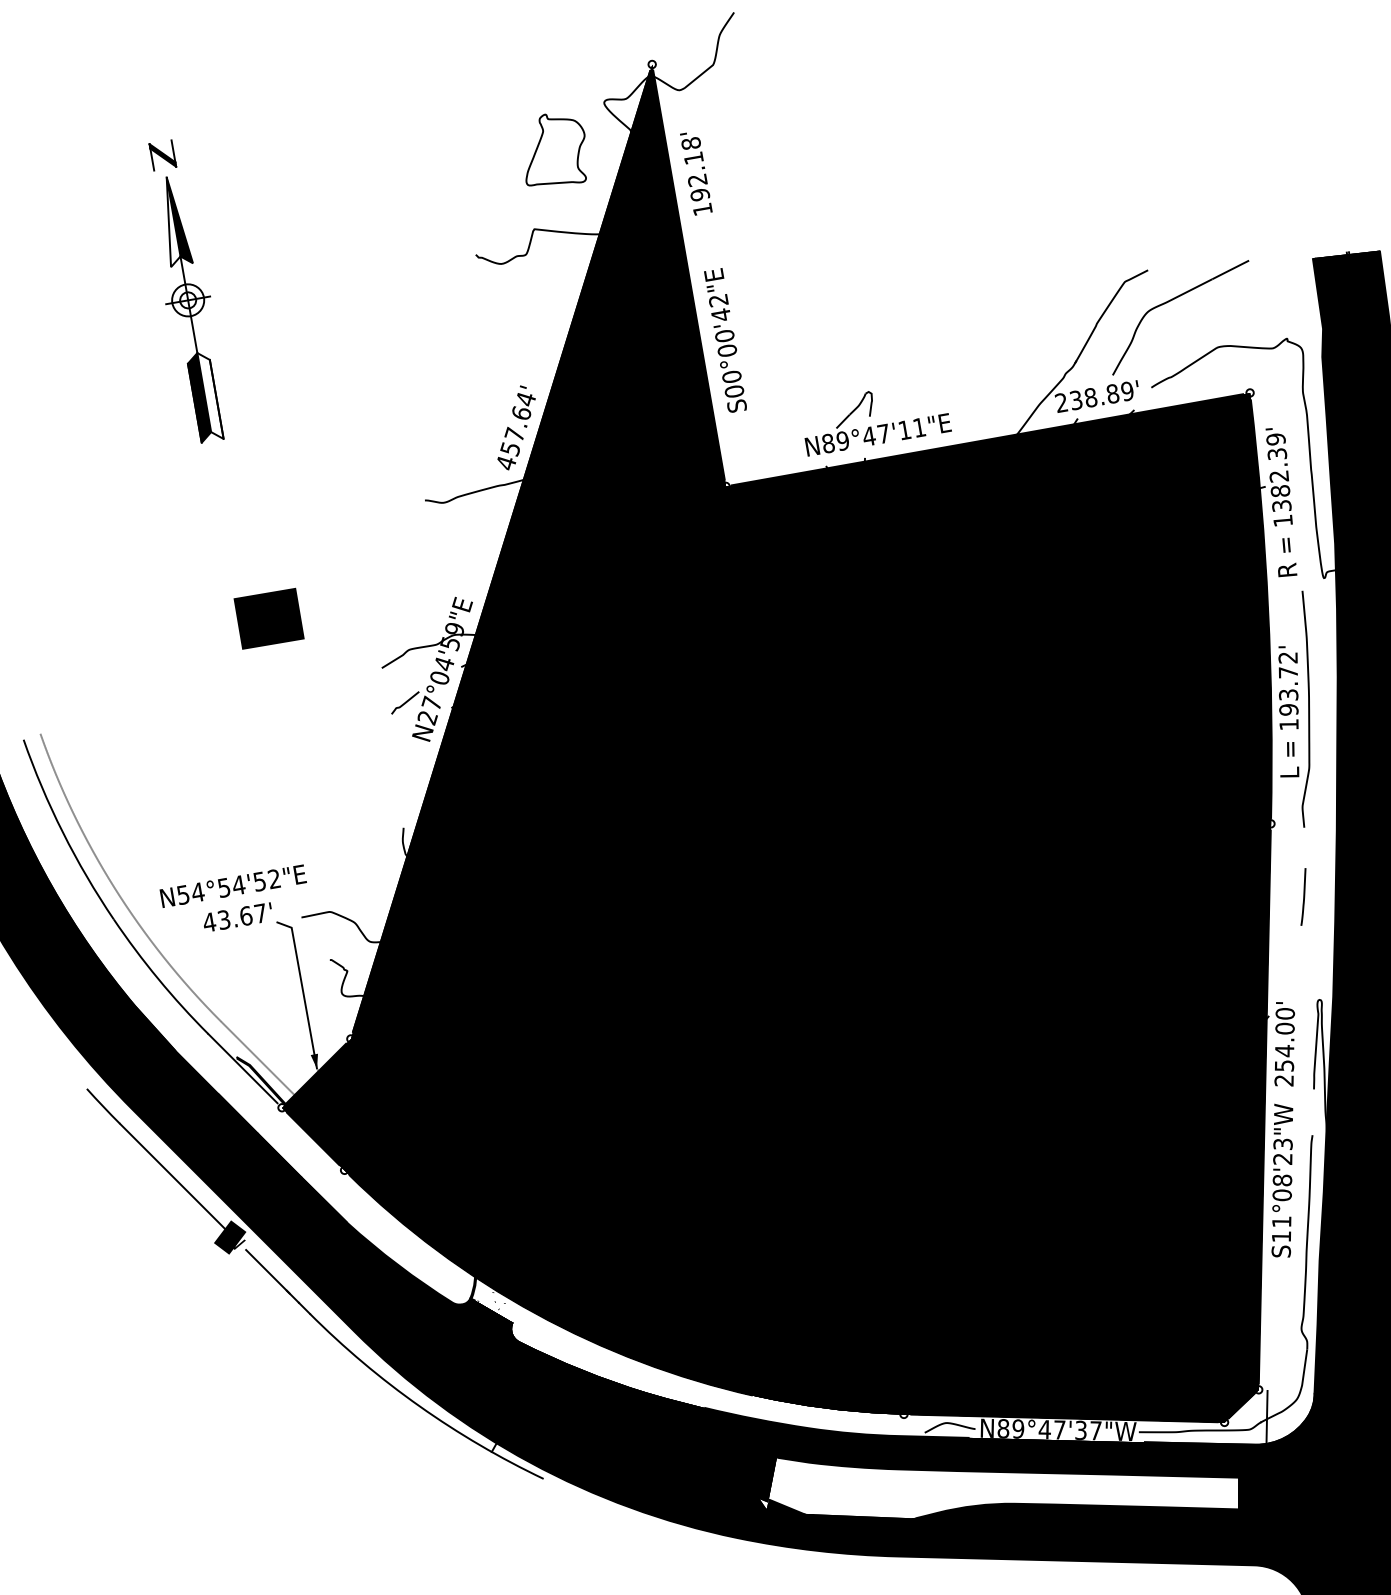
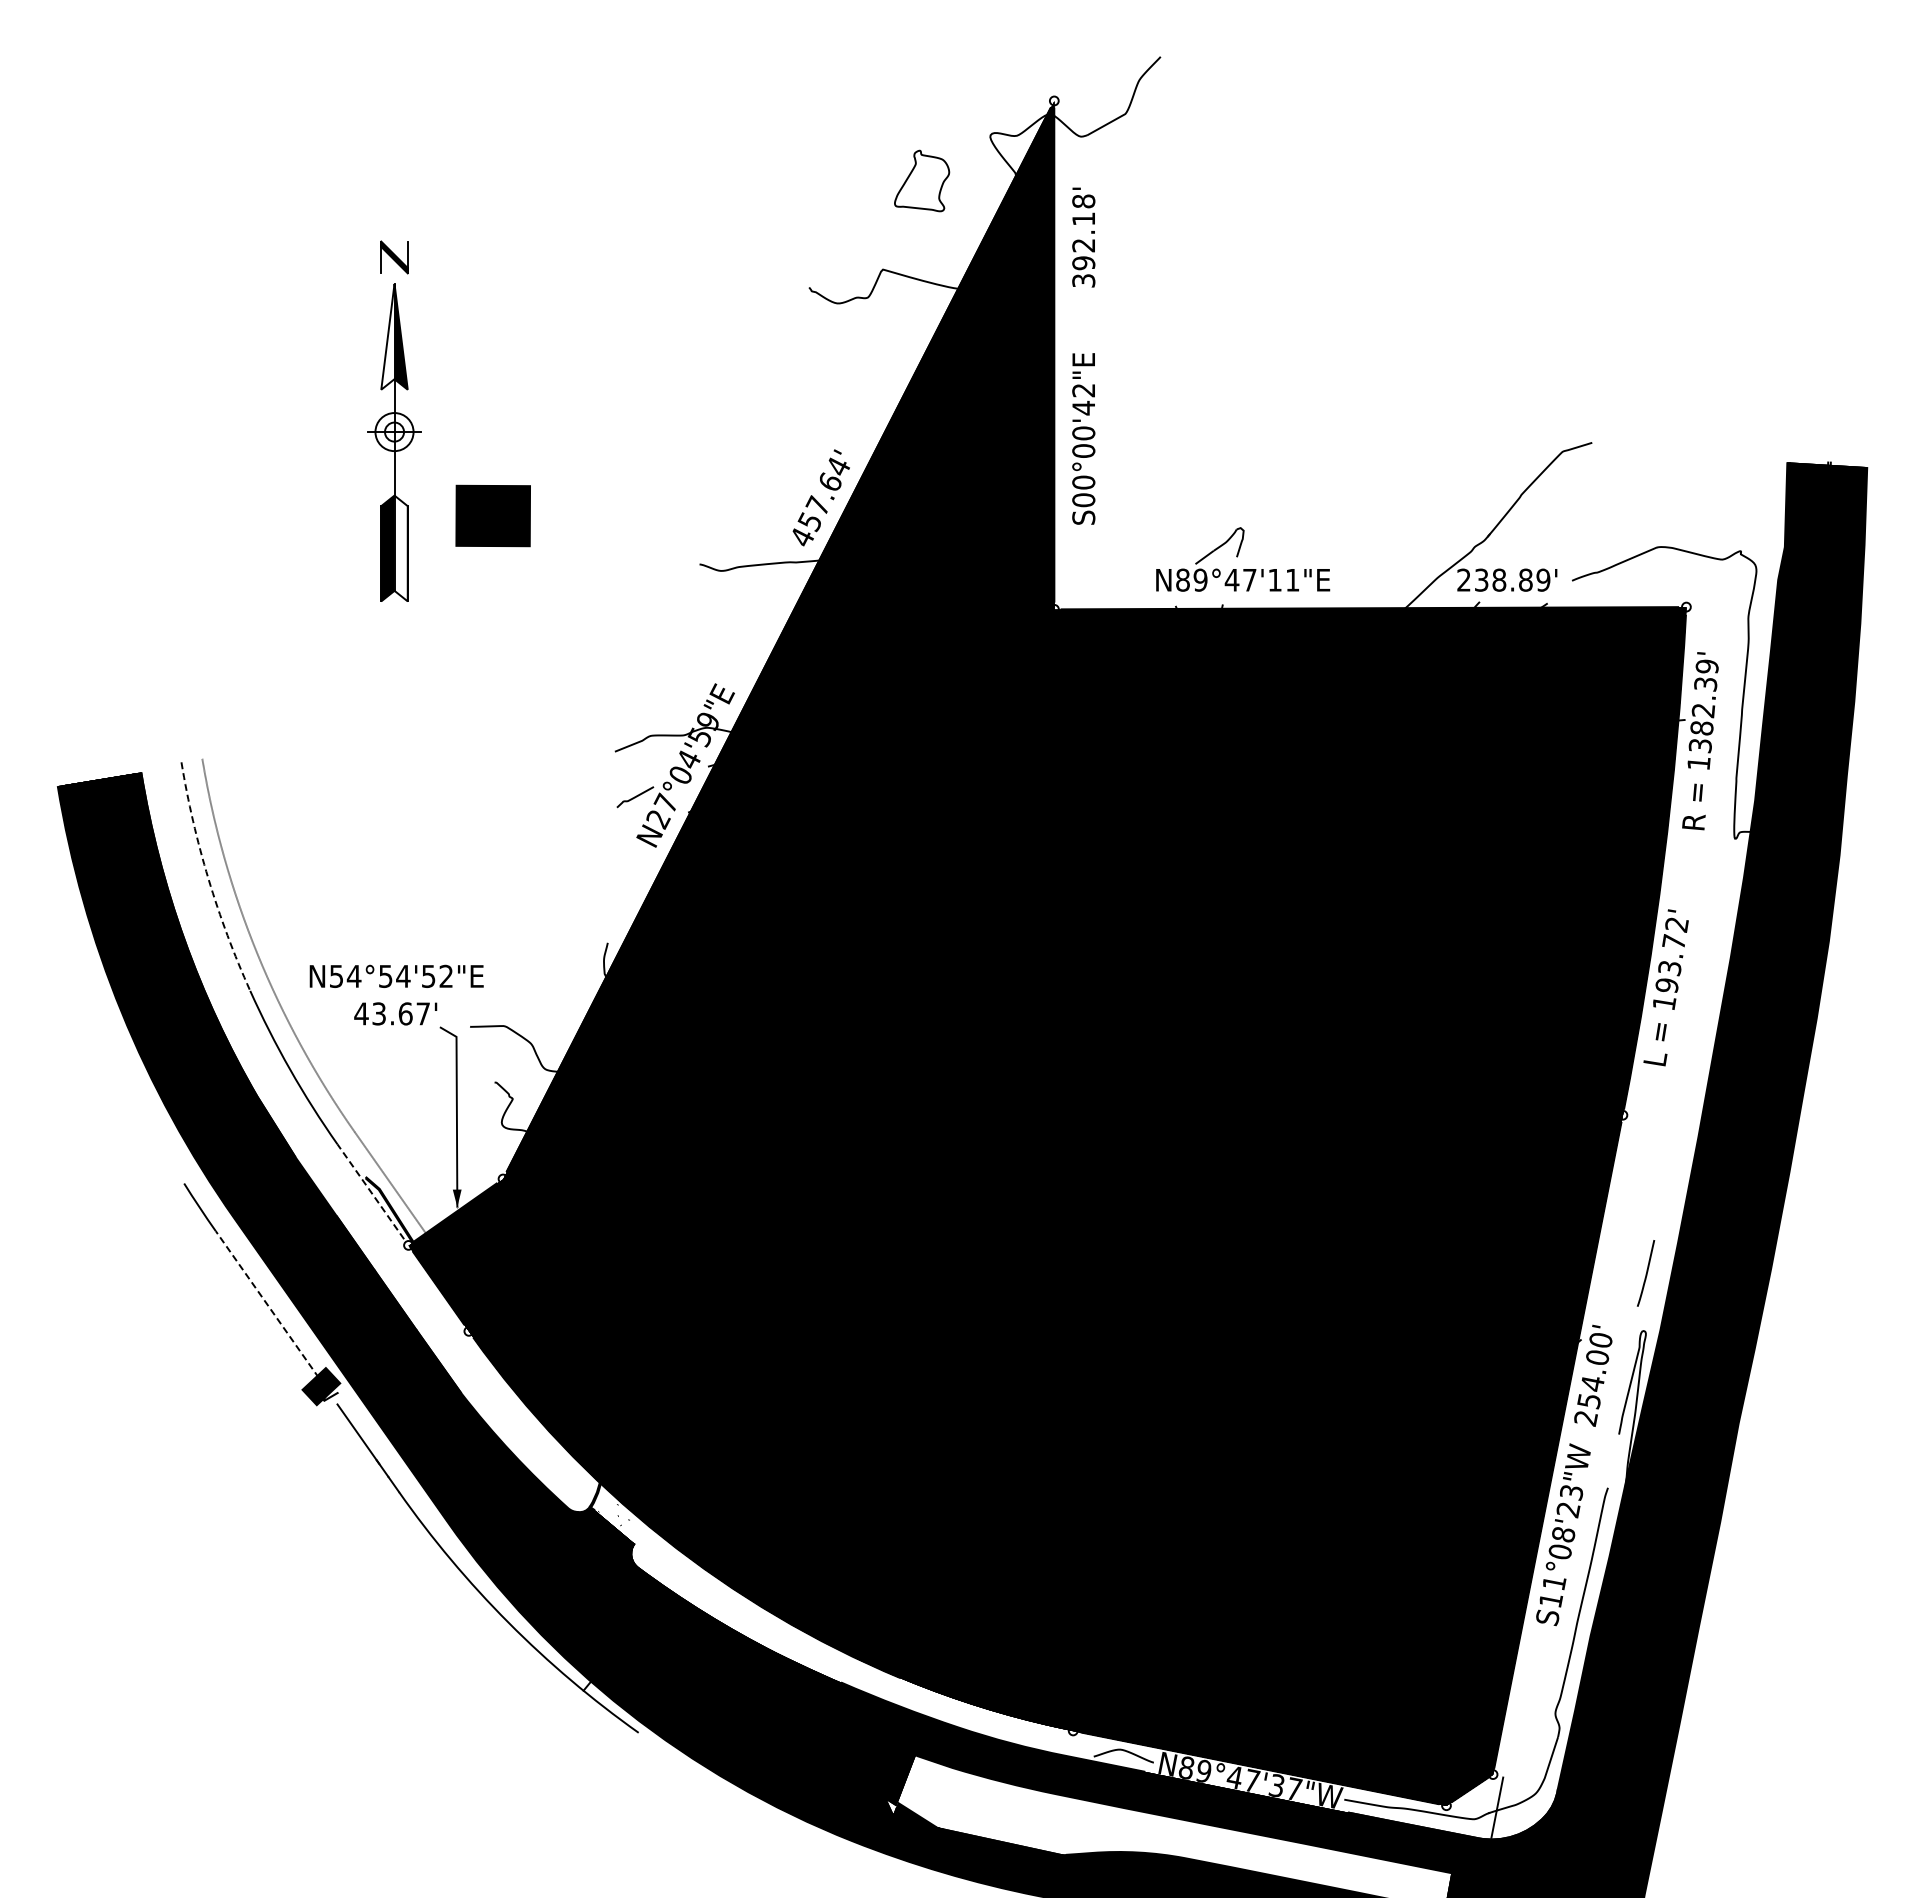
part: (553, 149) -> (921, 180), size x0.7
text: (702, 209) -> (1083, 280), 192.18' -> 392.18'
part: (186, 290) -> (394, 420), moved
part: (1171, 300) -> (1613, 483), removed
text: (268, 618) -> (492, 515), moved
curve: (1308, 710) -> (1689, 990), removed
arc: (62, 832) -> (208, 878), solid -> dashed
curve: (1303, 897) -> (1645, 1273), moved
line: (242, 1068) -> (370, 1191), solid -> dashed
line: (173, 1177) -> (267, 1304), solid -> dashed

